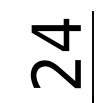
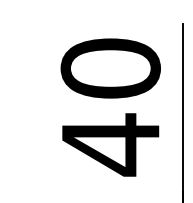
text: (55, 53) -> (109, 105), 24 -> 40

